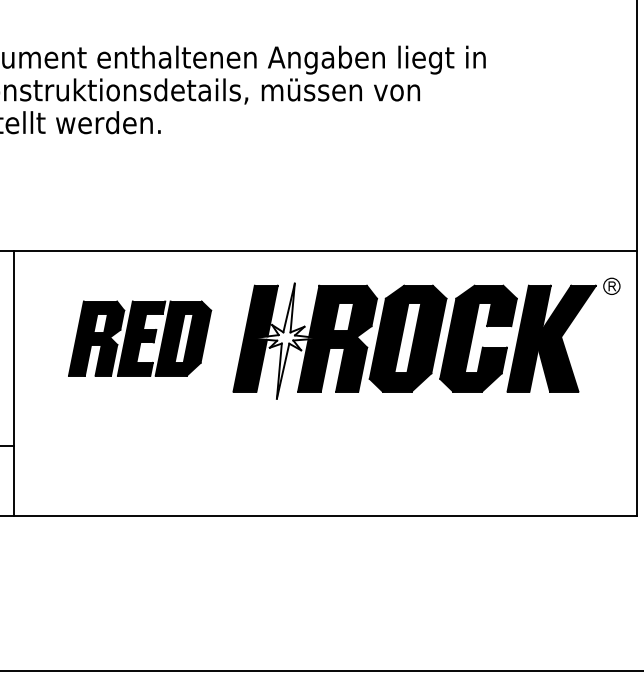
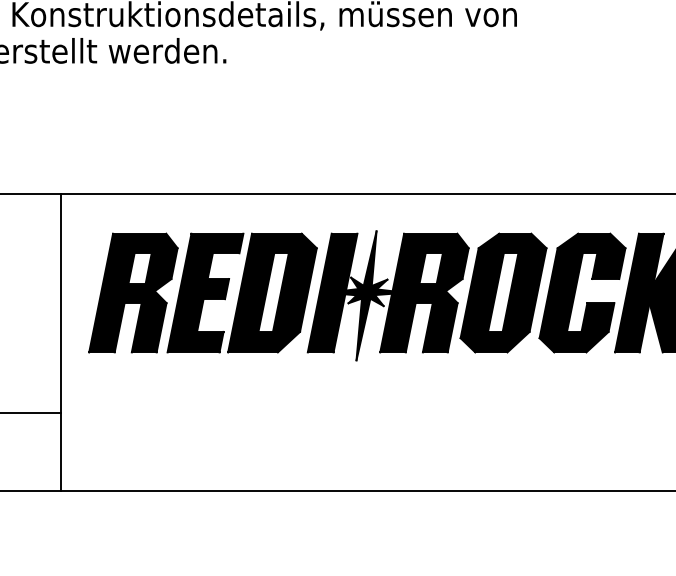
part: (139, 338) -> (202, 292), size x1.43
fill: (285, 340) -> (366, 295), added

